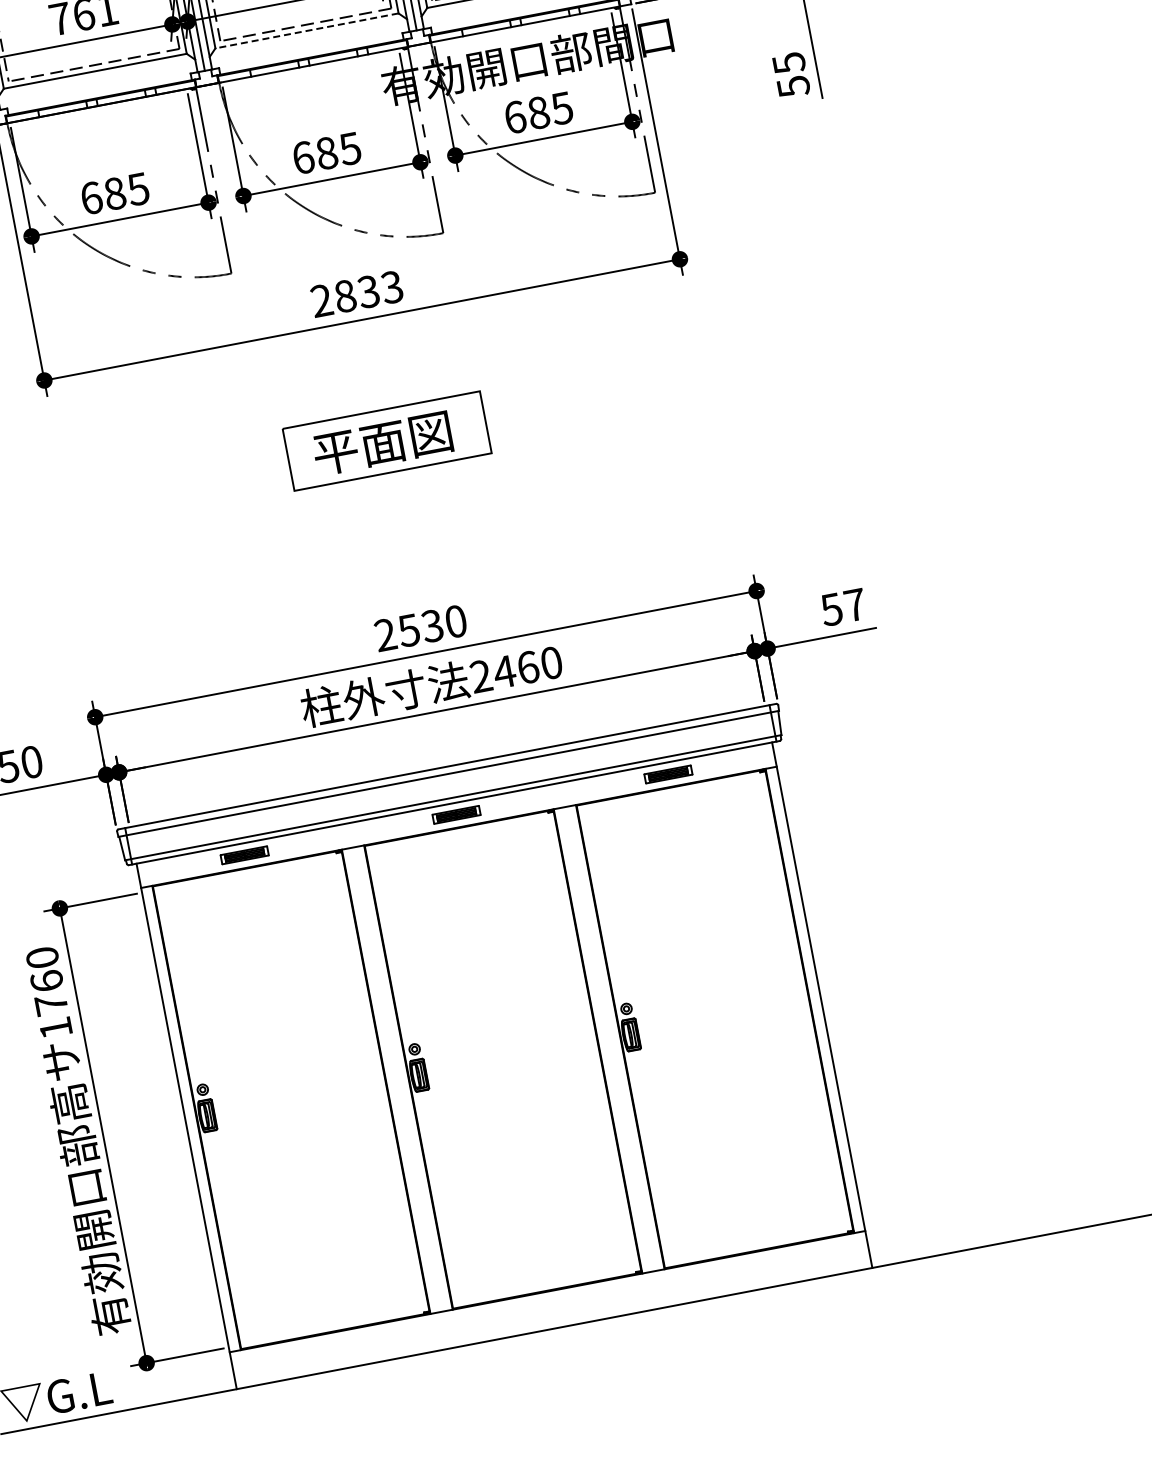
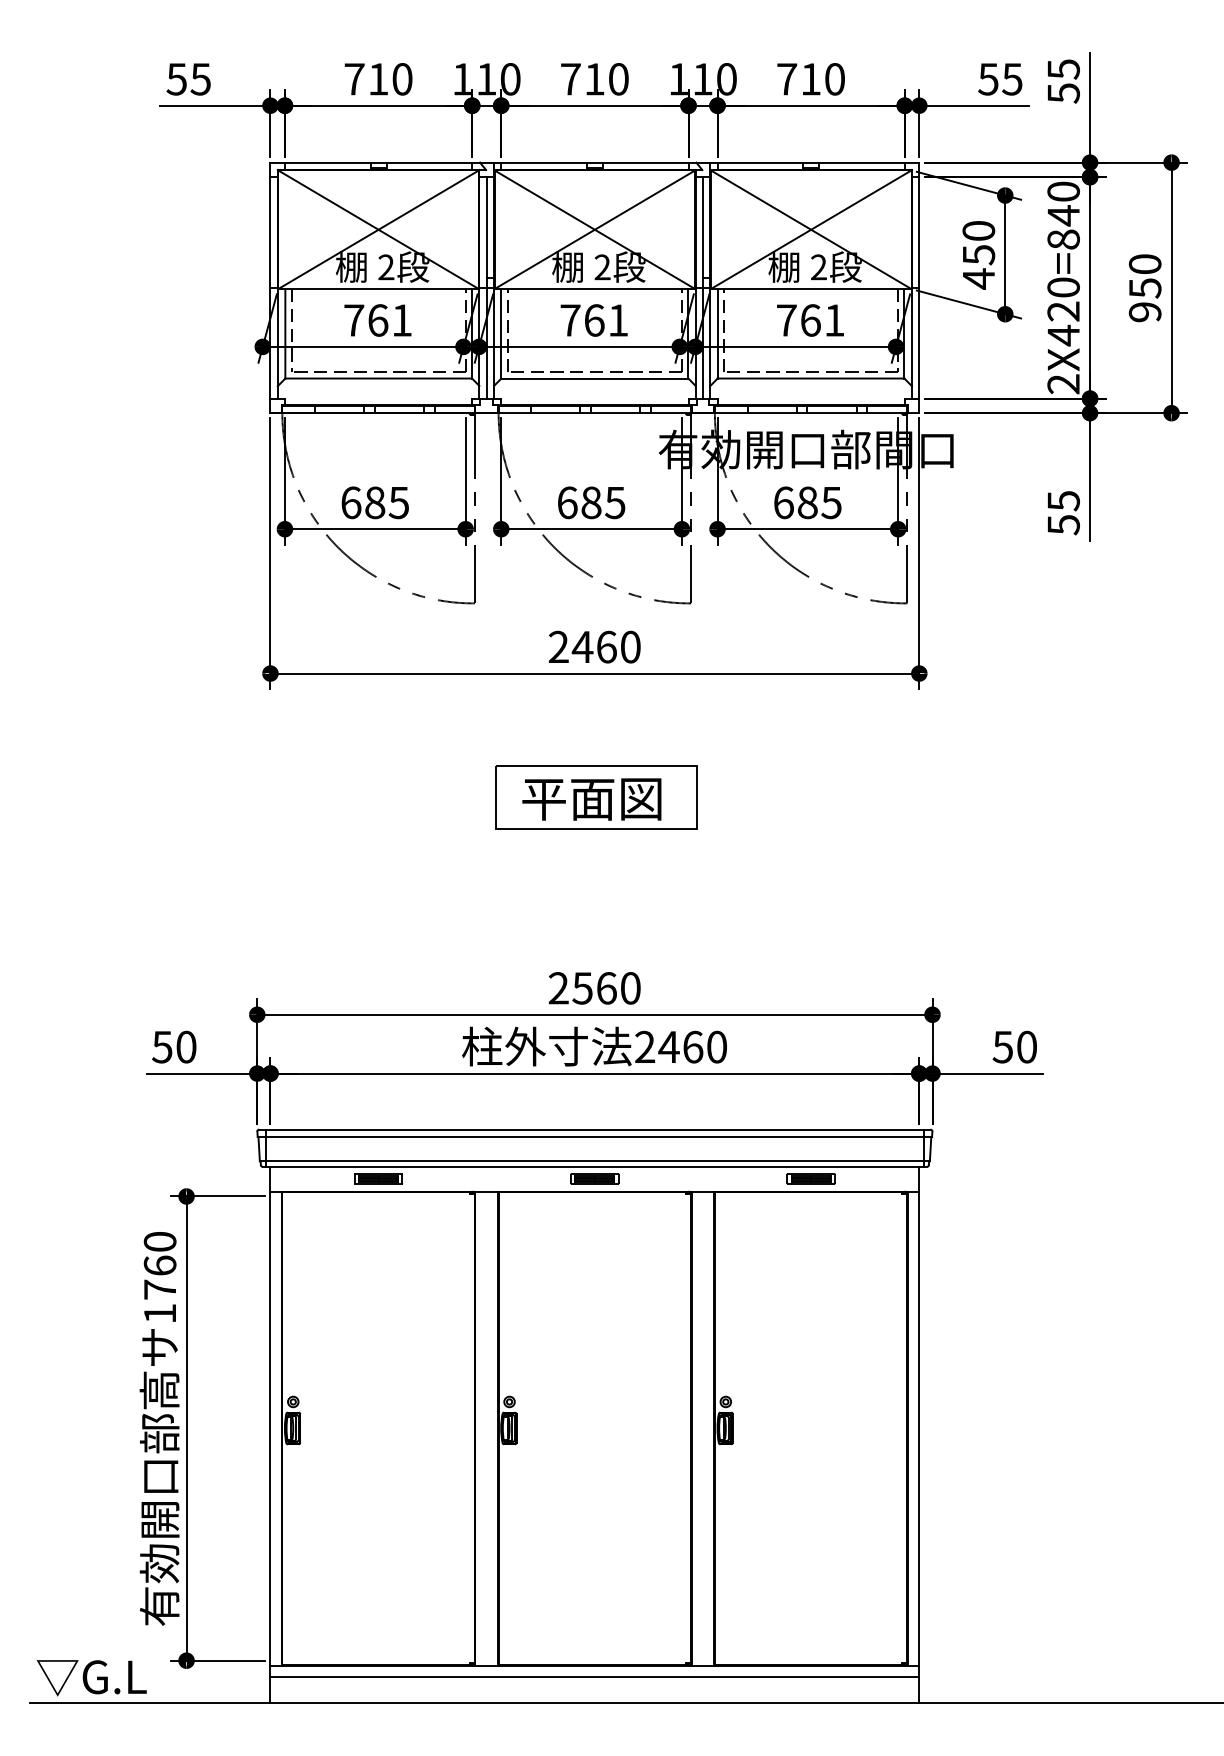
line: (306, 30) -> (594, 378), dashed -> solid
text: (367, 291) -> (605, 646), 2833 -> 2460
text: (855, 604) -> (1027, 1046), 57 -> 50
text: (432, 626) -> (606, 988), 2530 -> 2560
line: (549, 1302) -> (594, 1676), added

